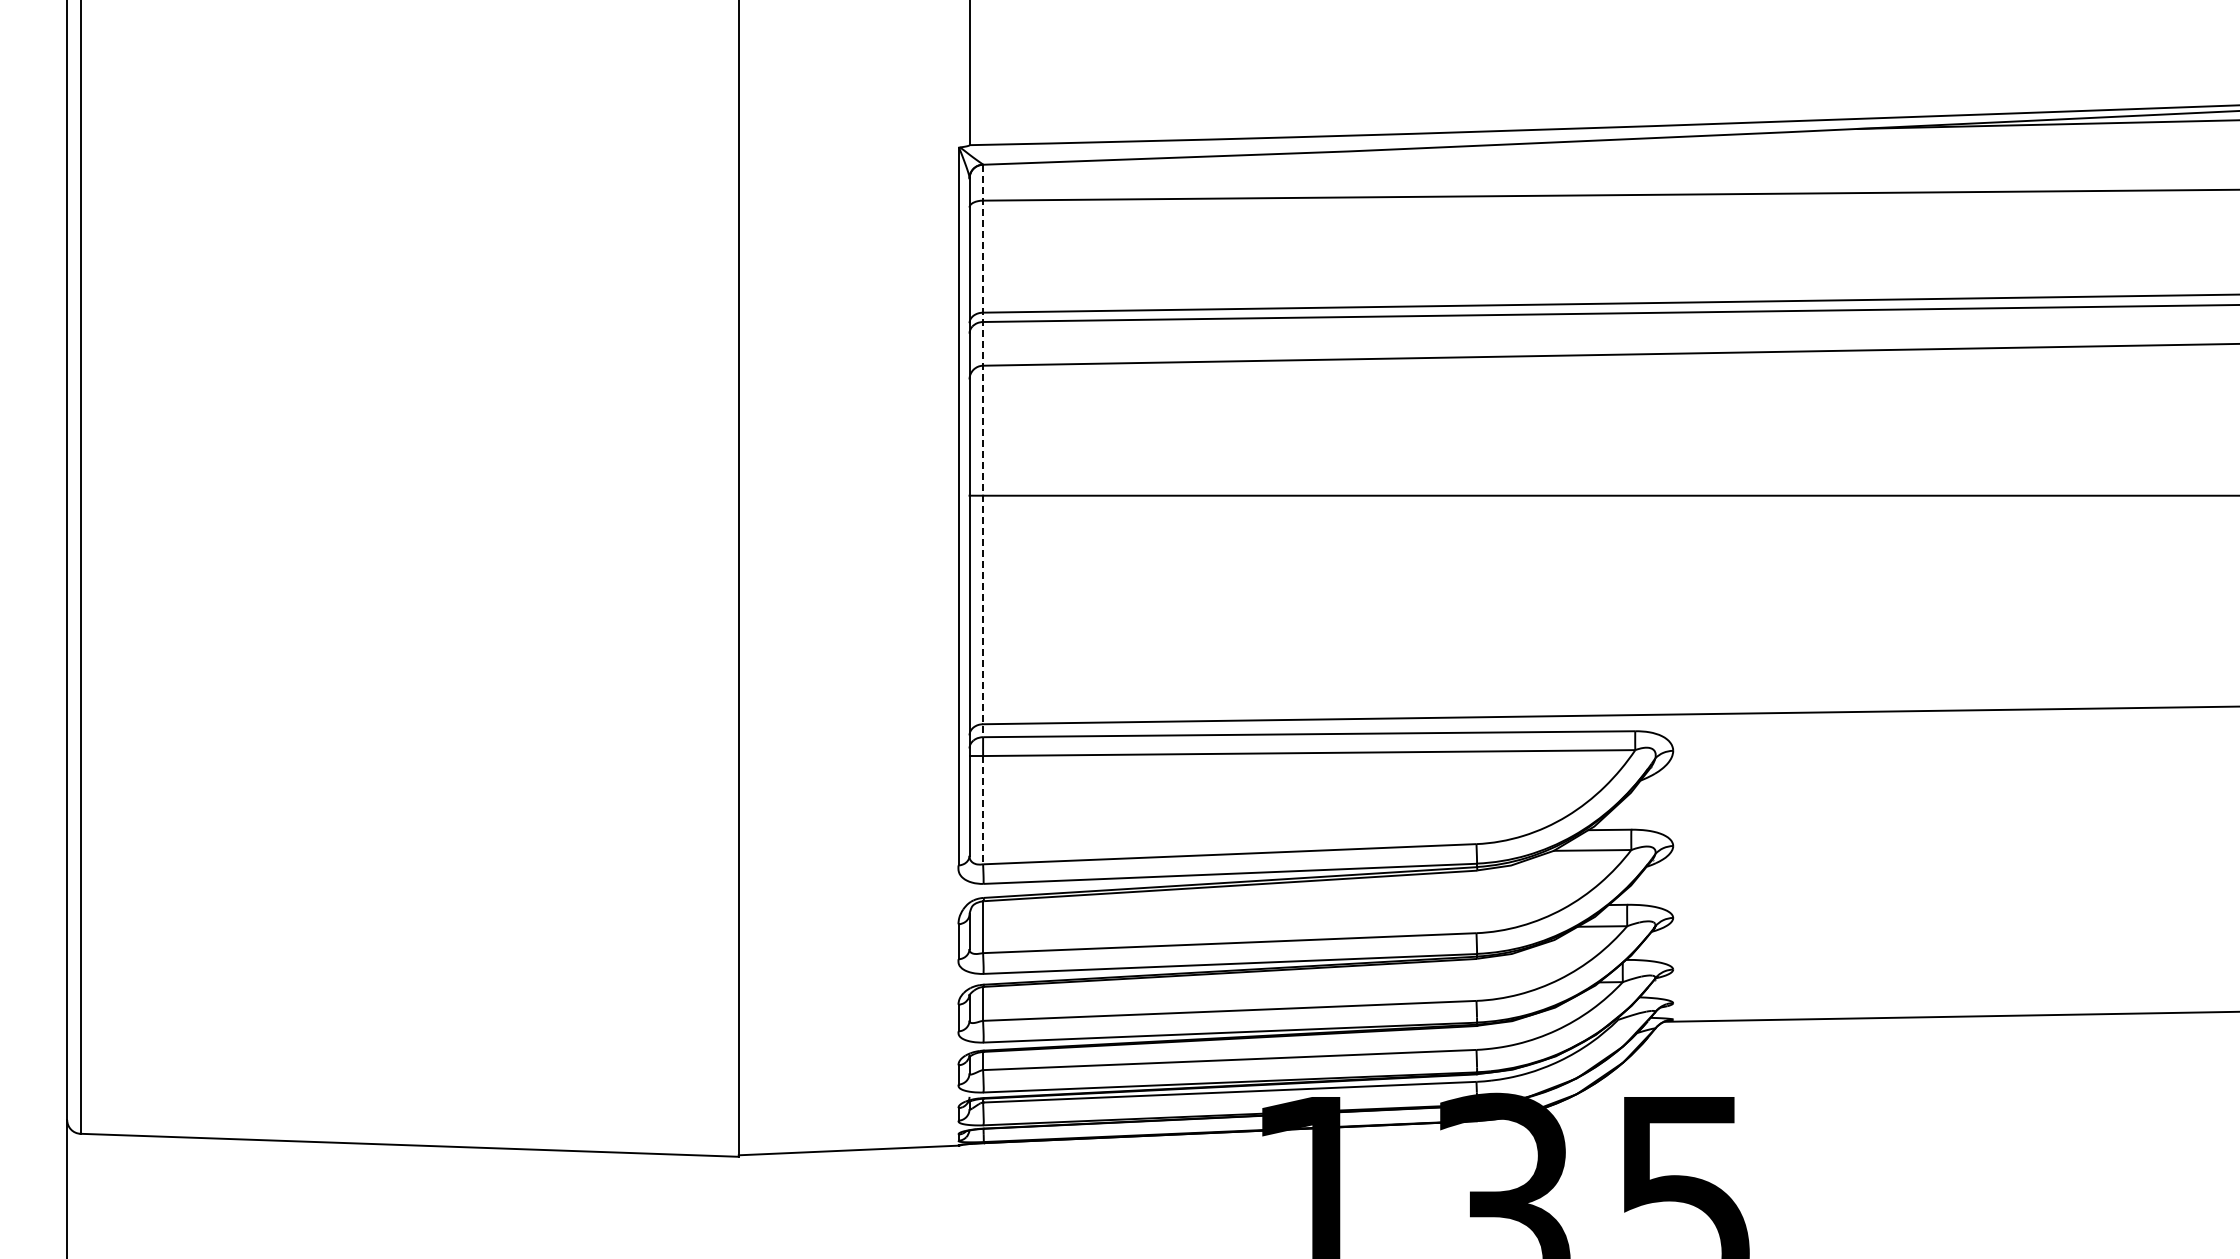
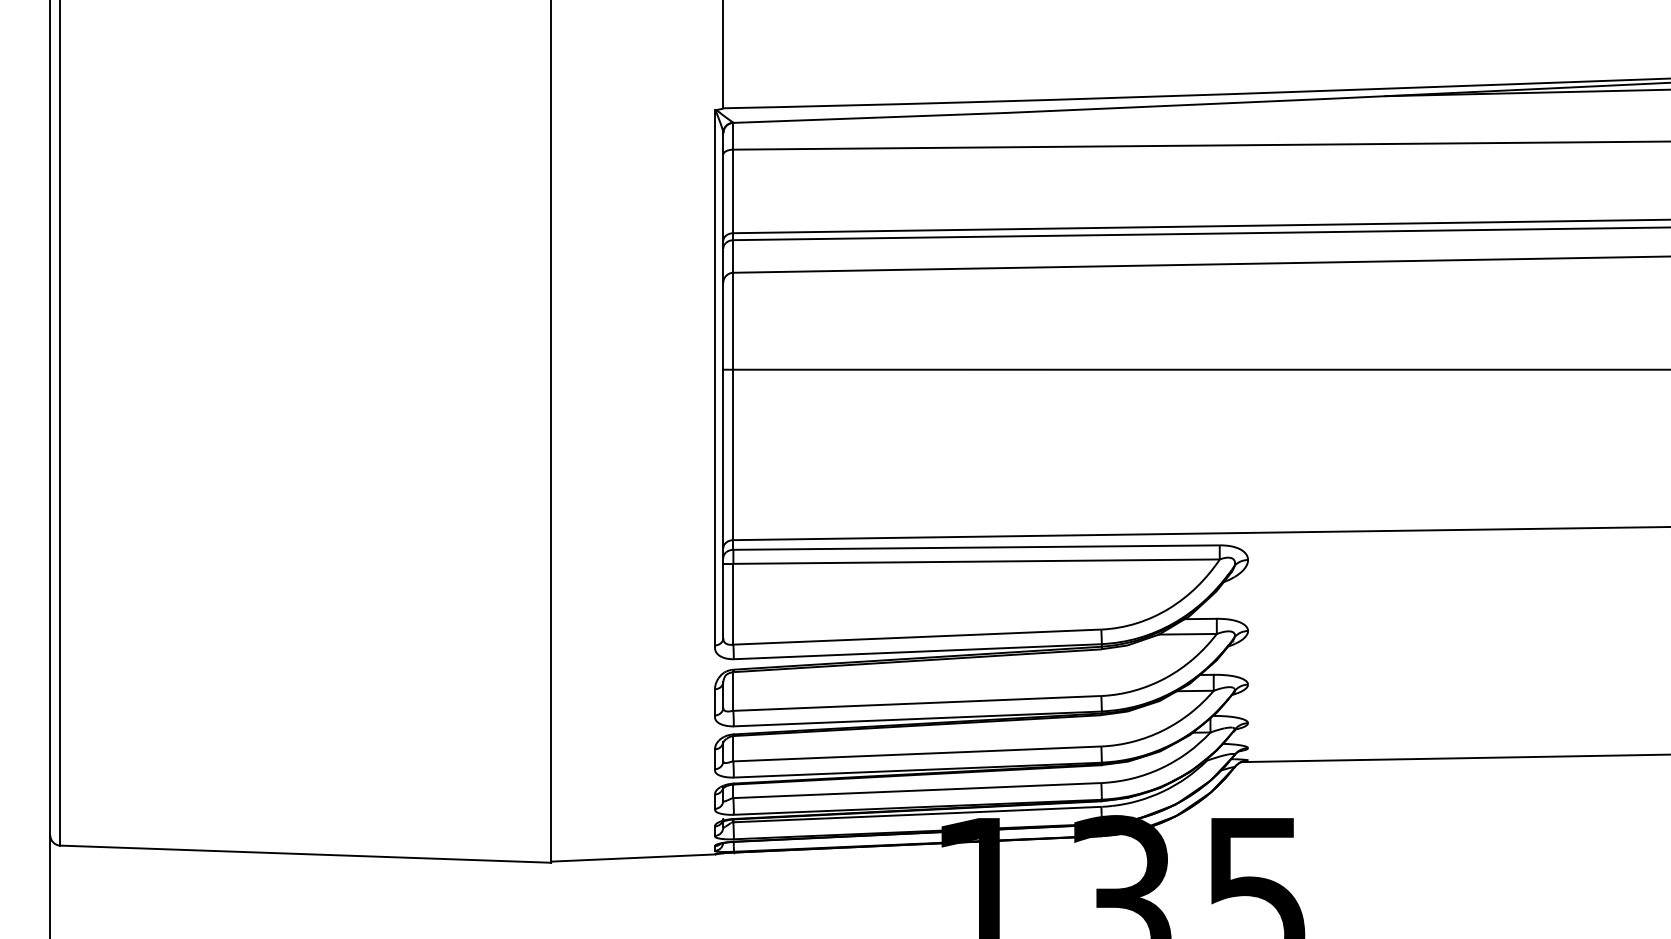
line: (983, 451) -> (733, 336), dashed -> solid
line: (983, 810) -> (733, 604), dashed -> solid

